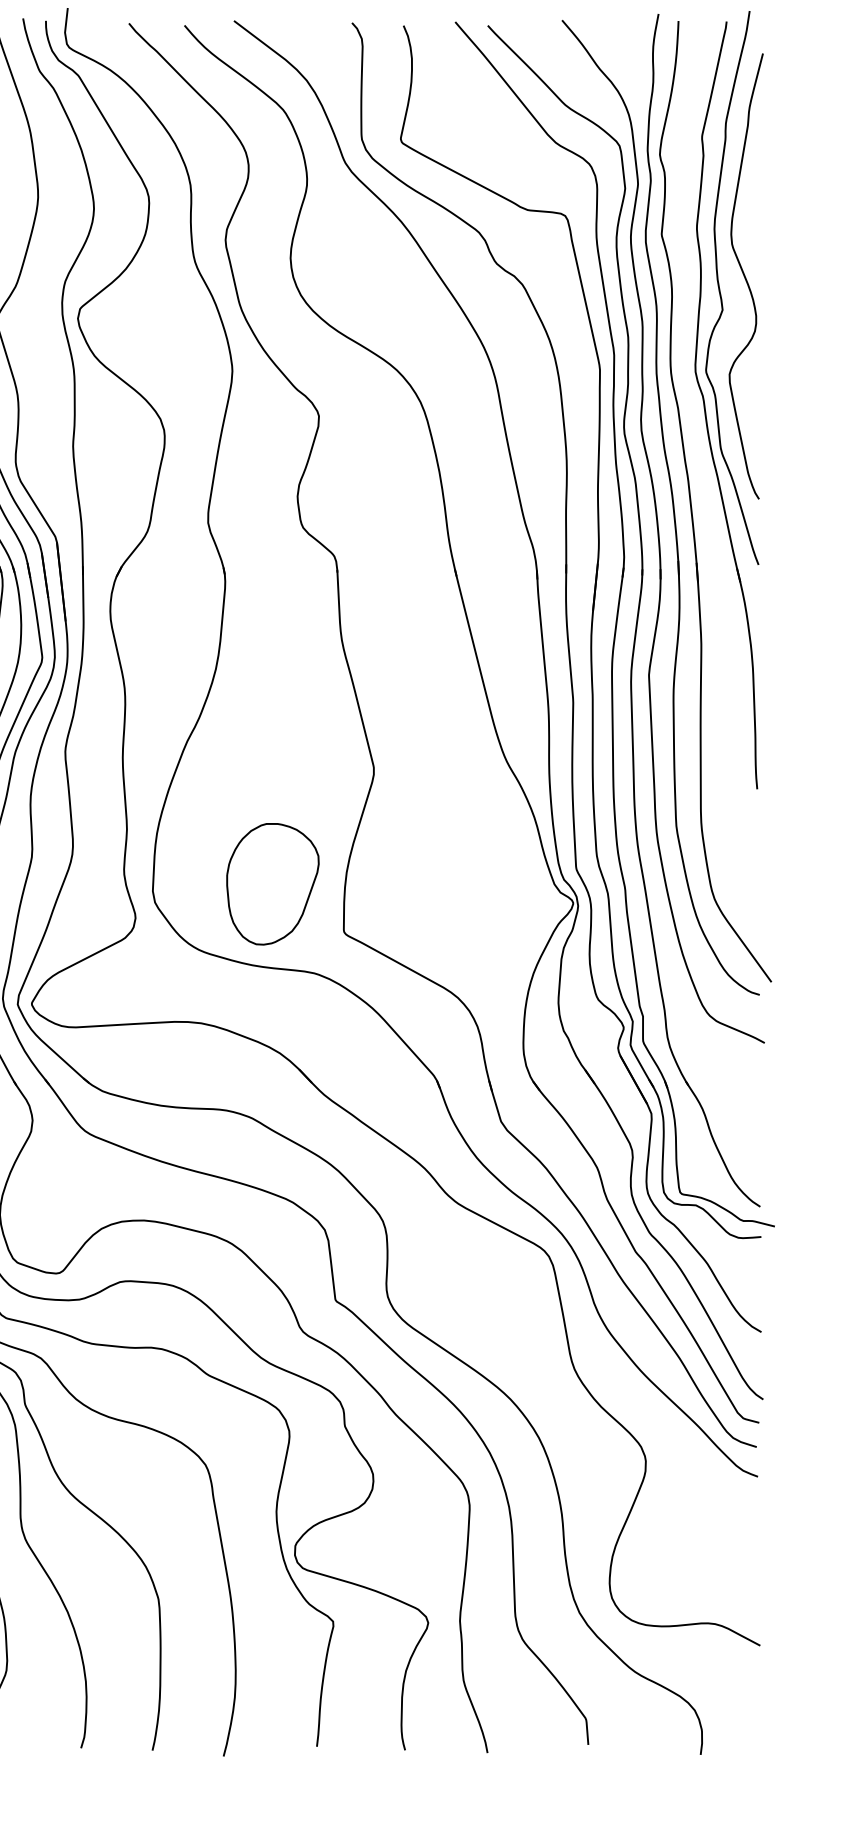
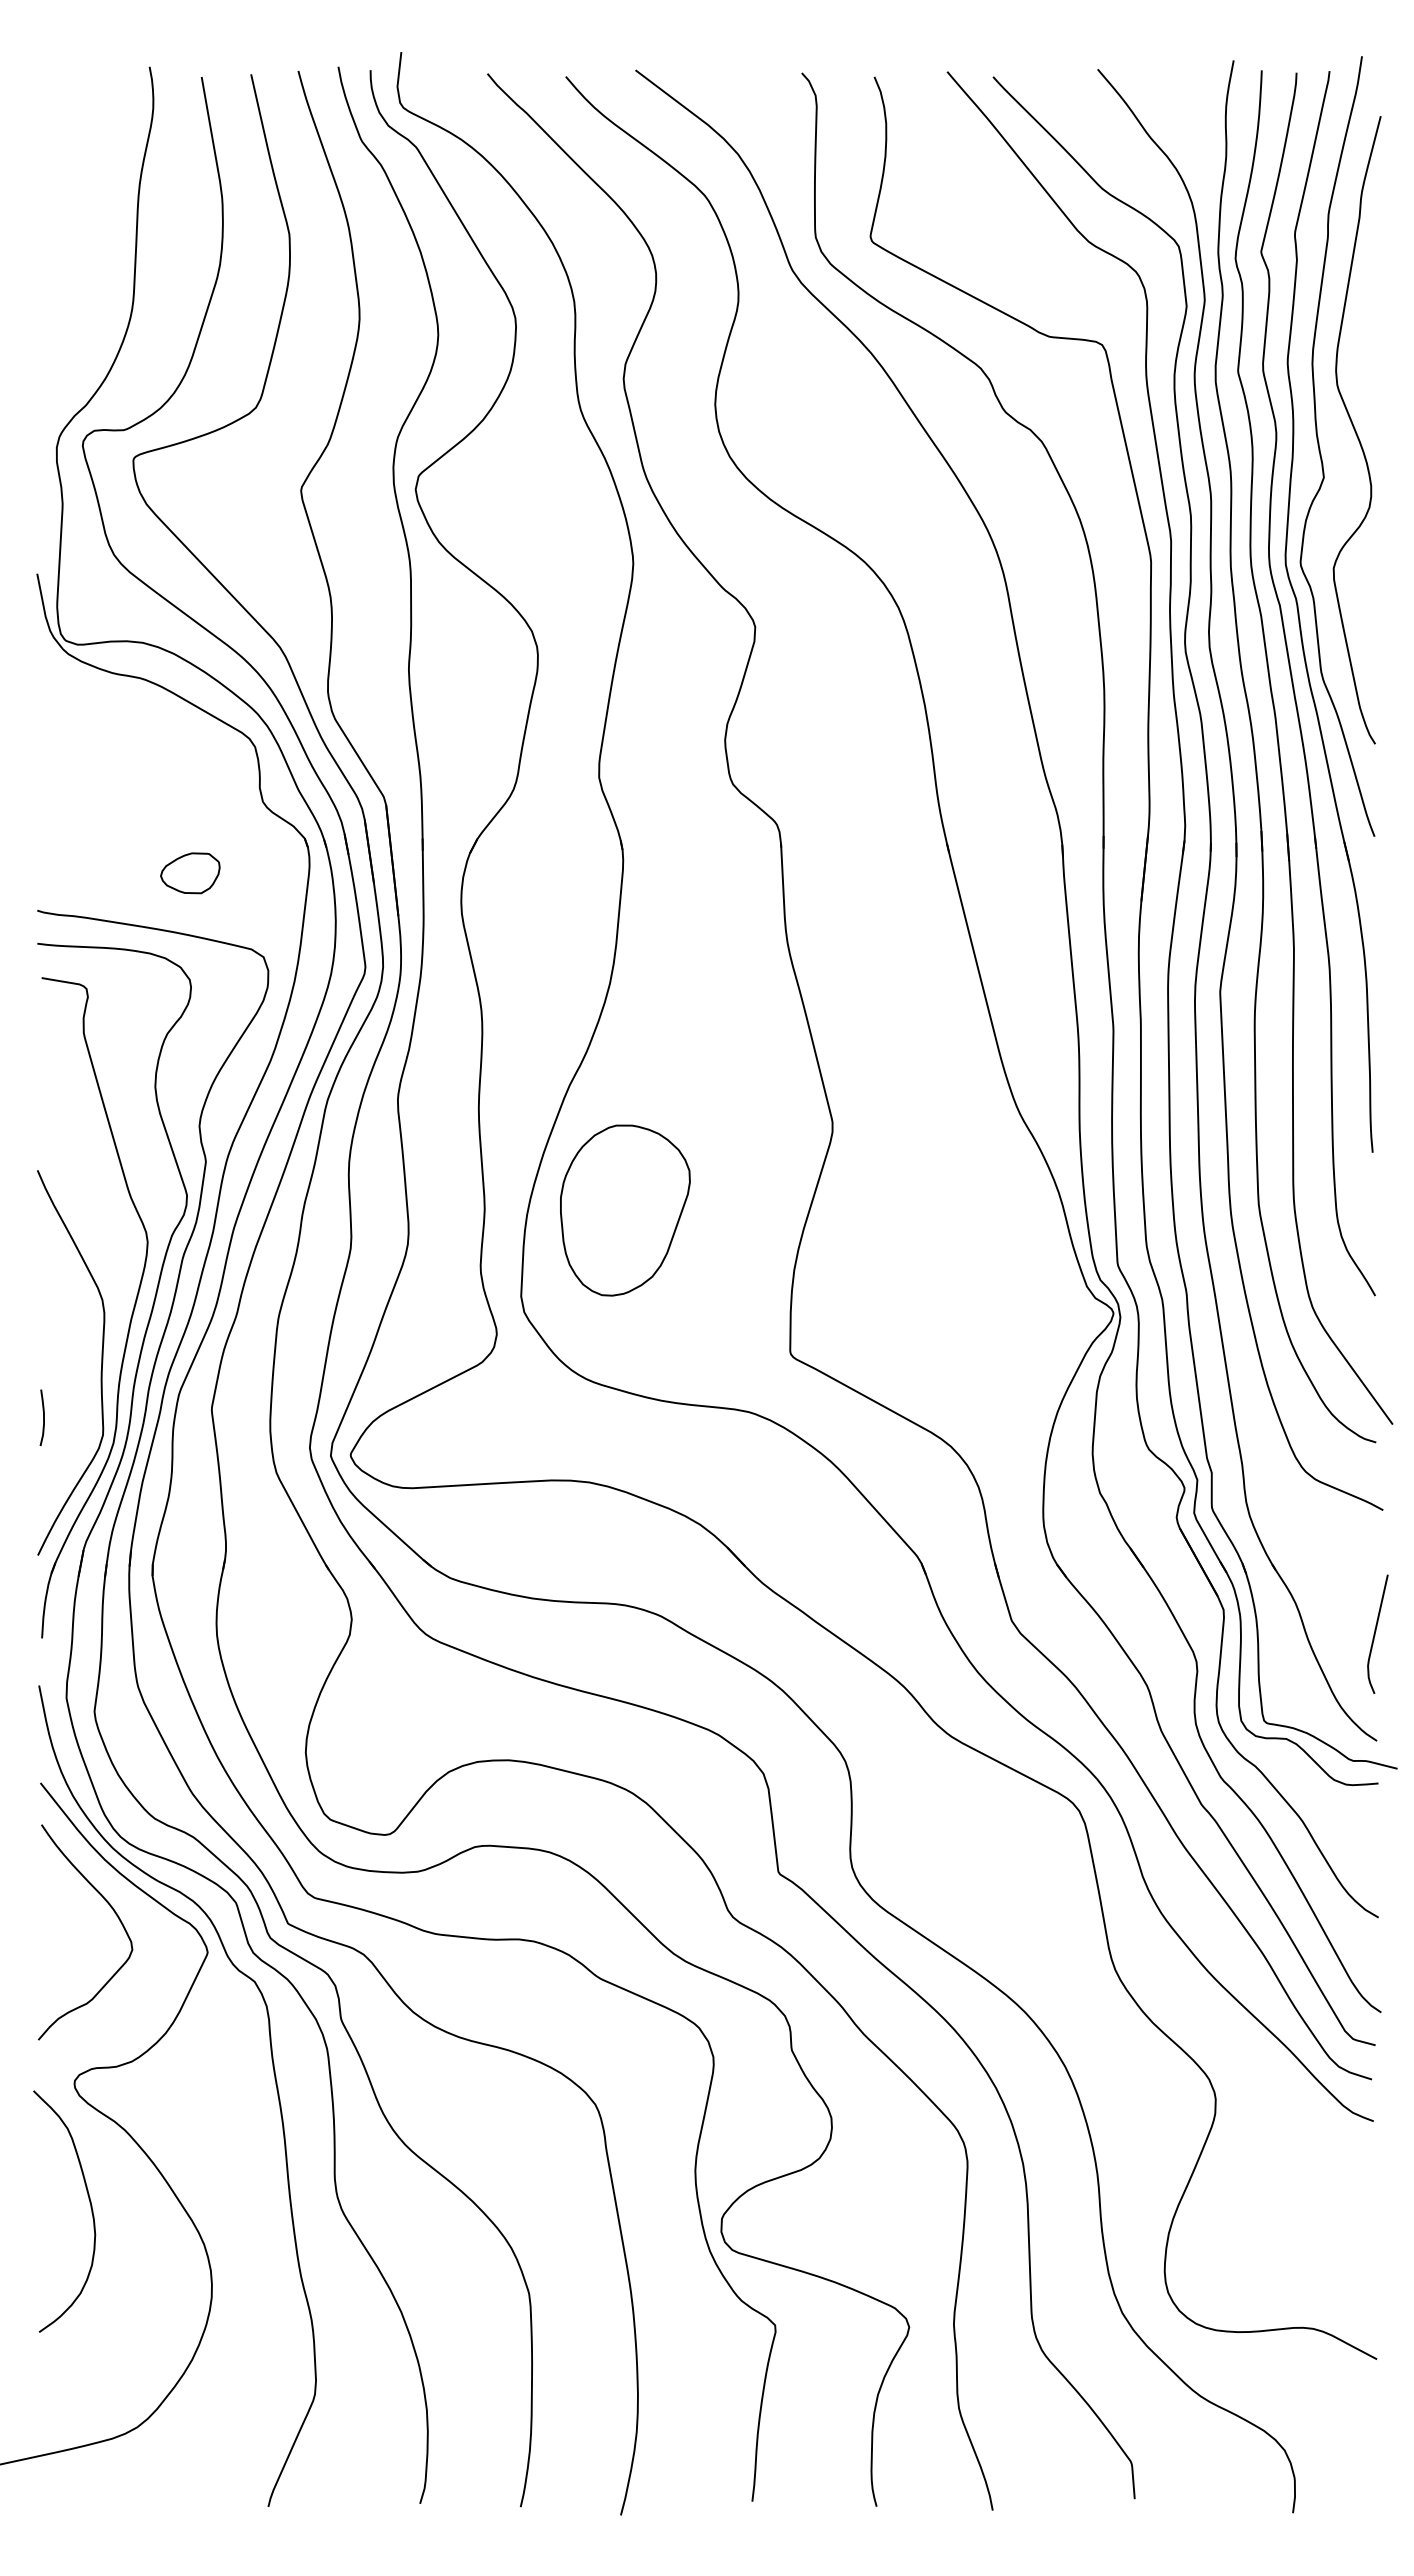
part: (701, 459) -> (1294, 687), added
part: (273, 884) -> (625, 1210), moved
curve: (759, 1130) -> (1375, 1633), added

